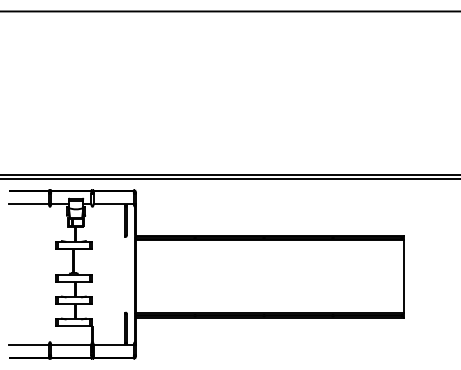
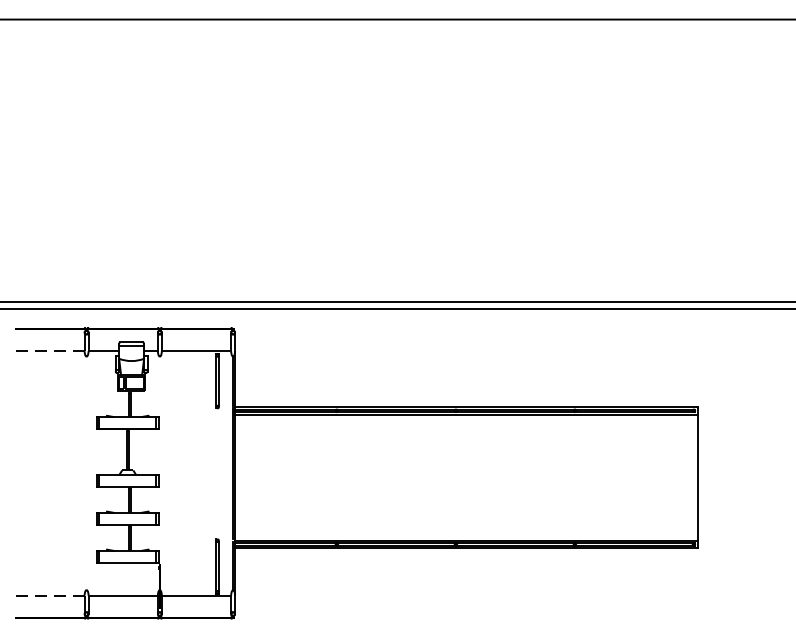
line: (28, 203) -> (49, 350), solid -> dashed
line: (28, 345) -> (49, 595), solid -> dashed

